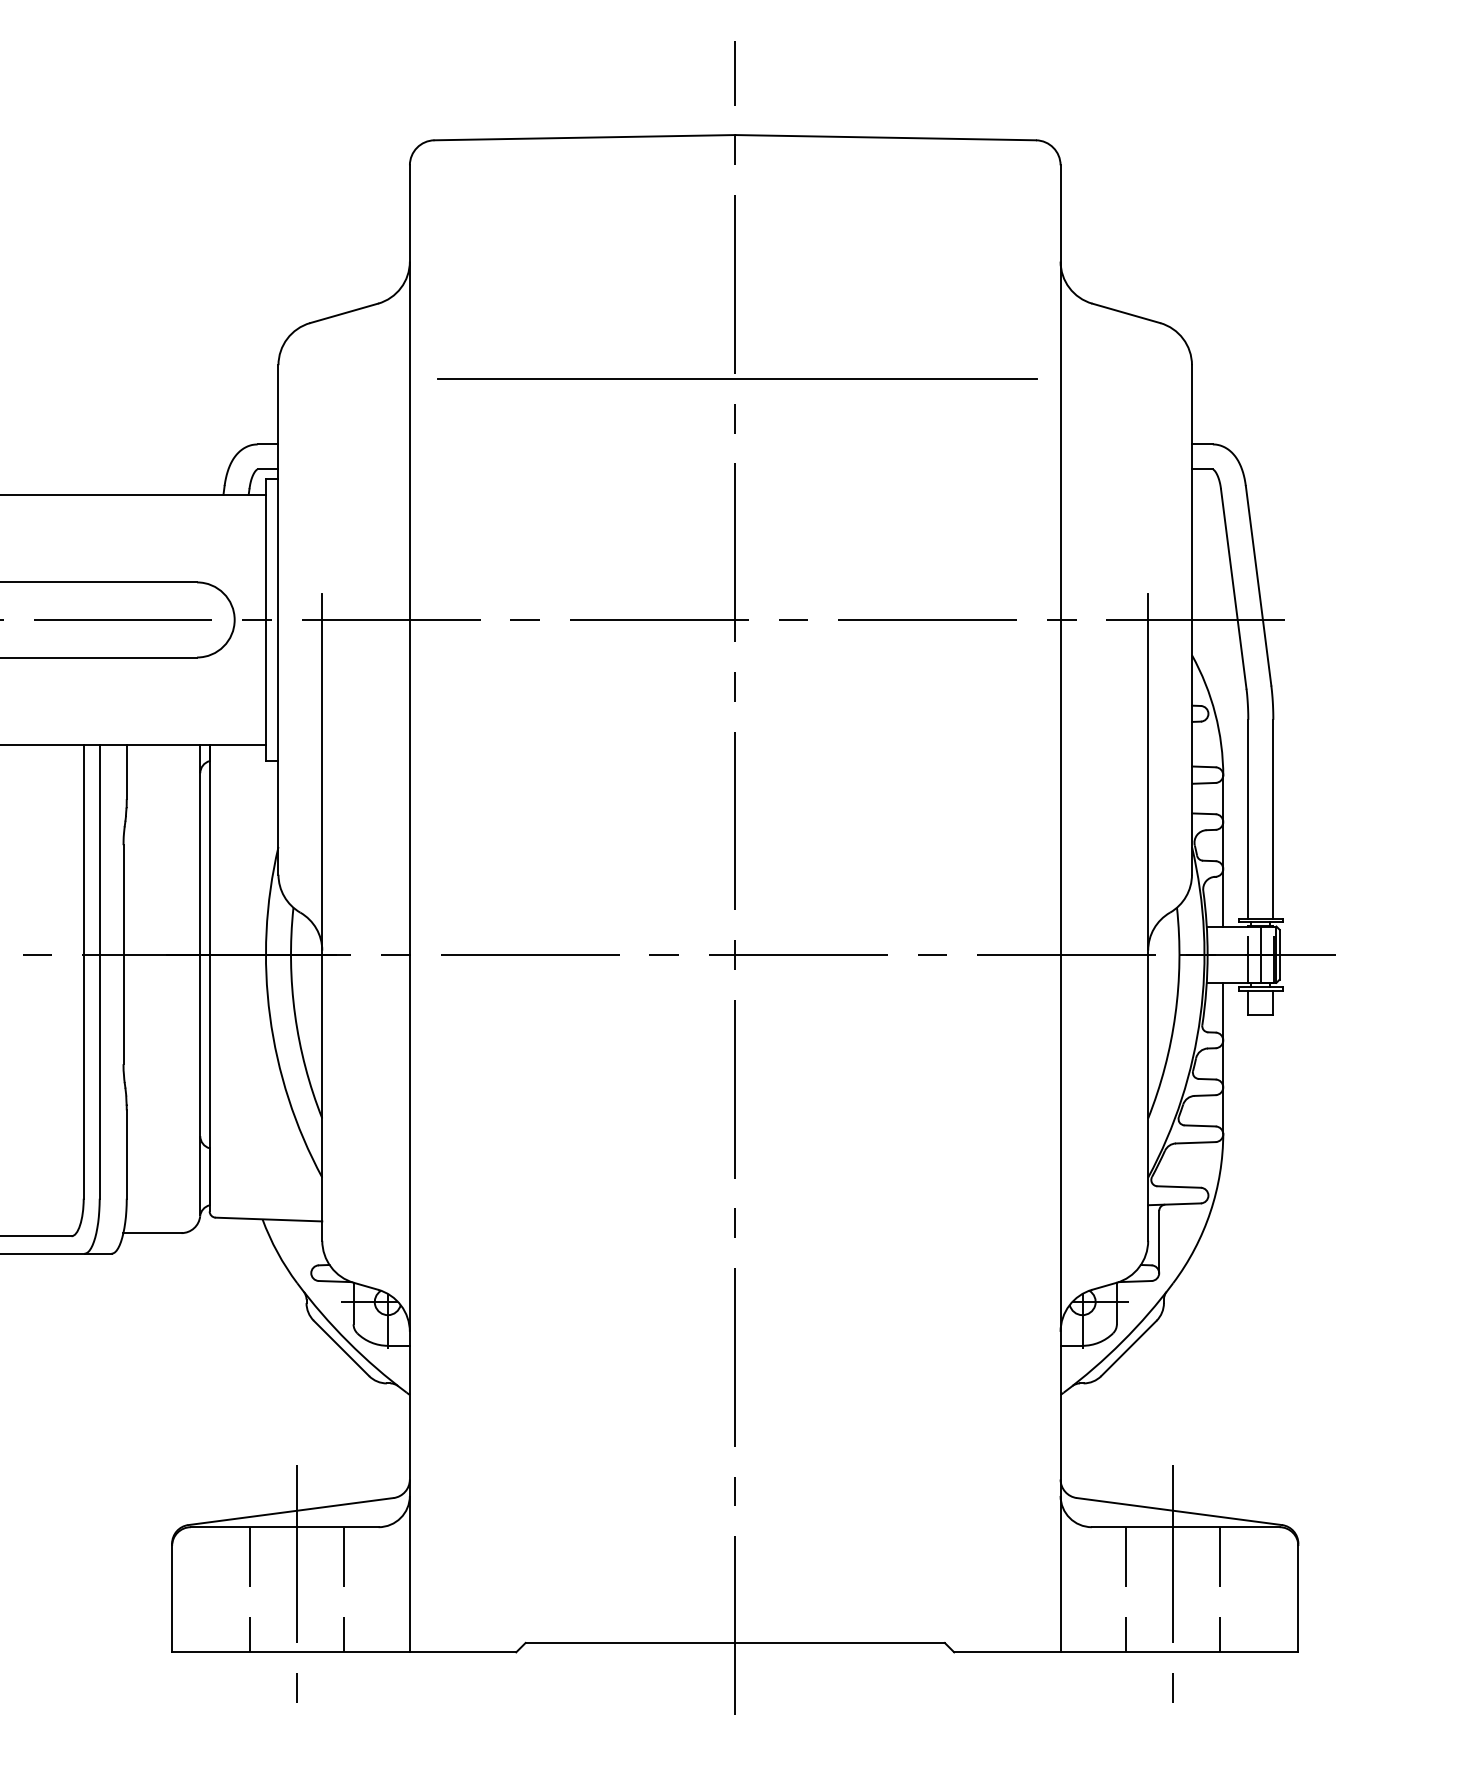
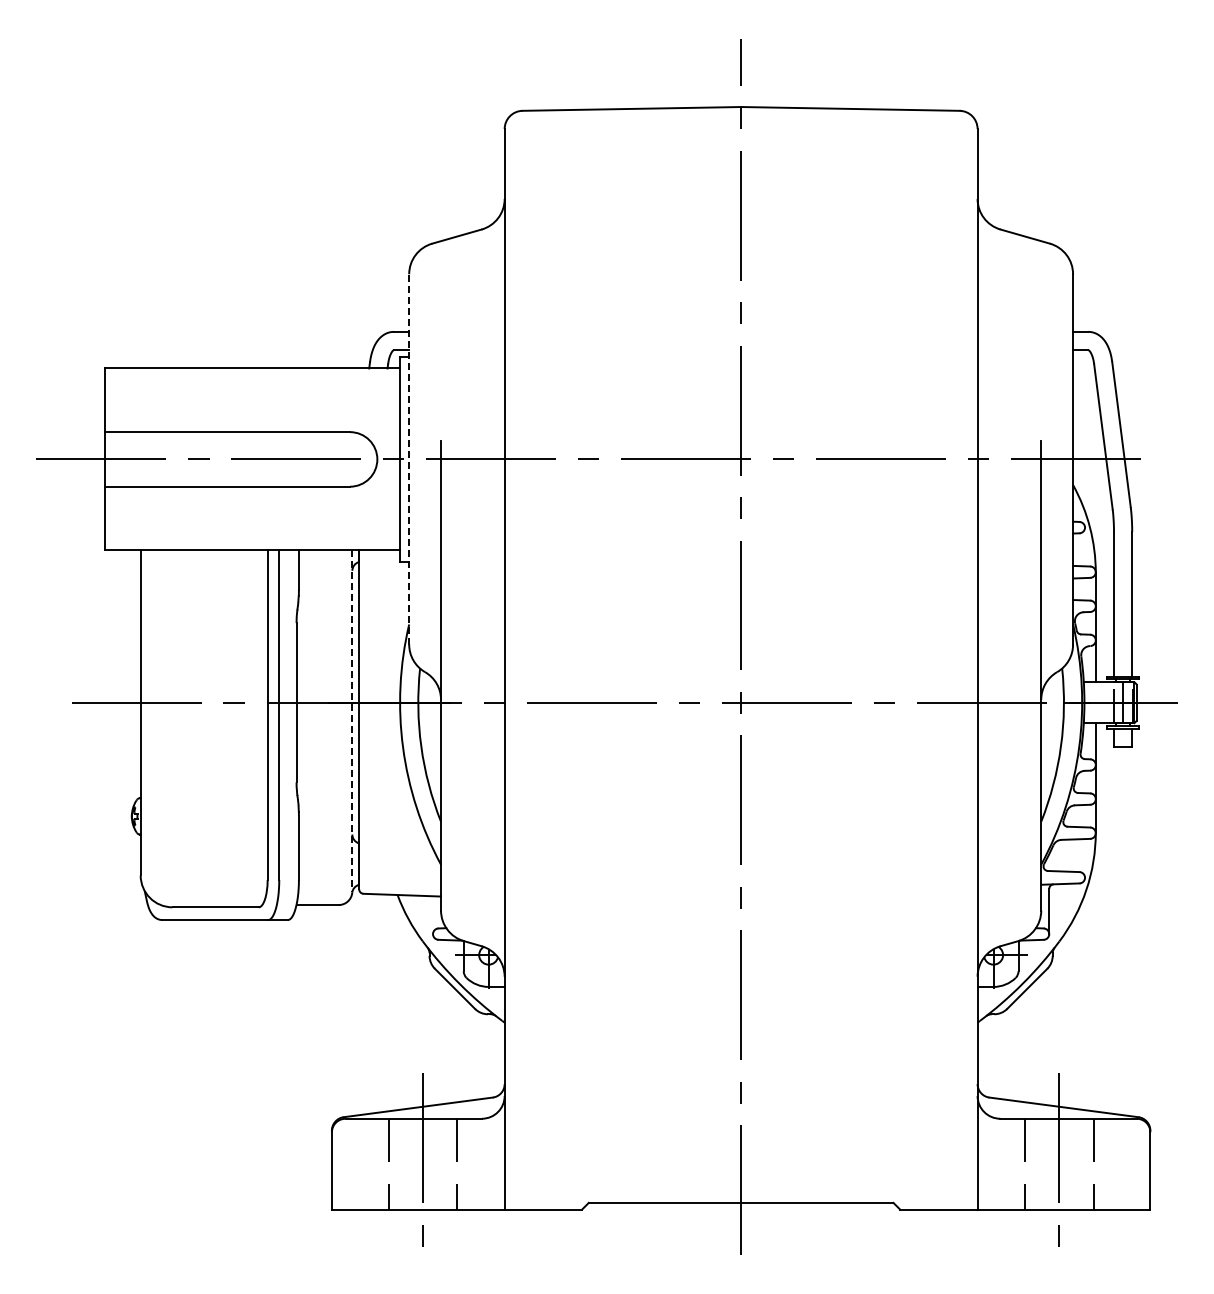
line: (737, 379) -> (742, 284), removed
line: (278, 618) -> (409, 458), solid -> dashed
line: (200, 980) -> (352, 721), solid -> dashed

